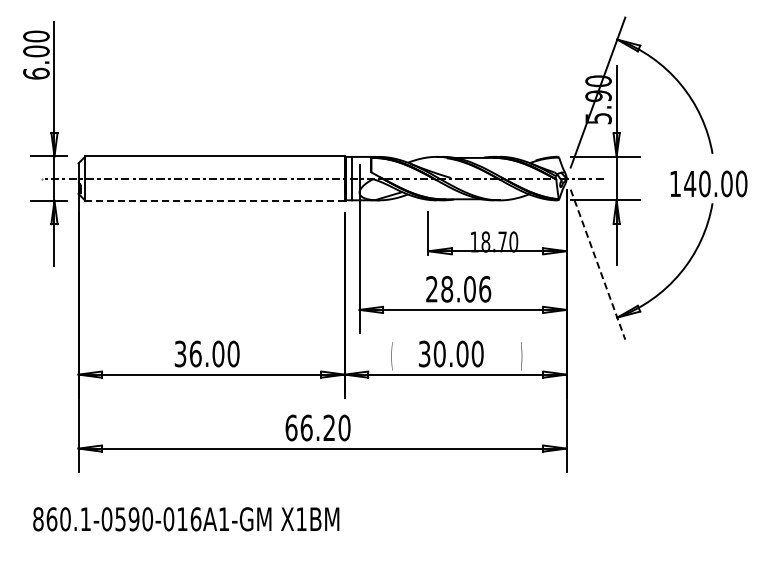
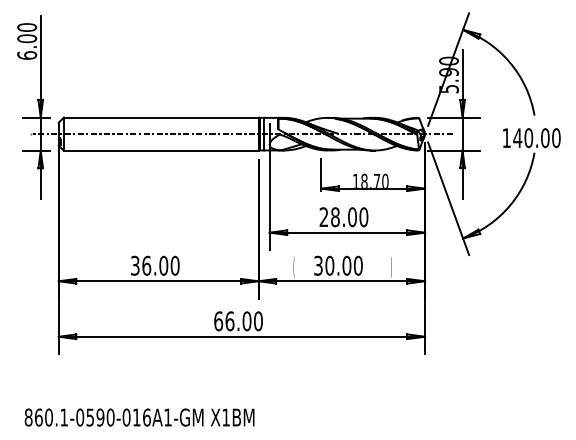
line: (215, 200) -> (161, 150), dashed -> solid
line: (598, 264) -> (448, 198), dashed -> solid
text: (485, 289) -> (364, 217), 28.06 -> 28.00
text: (329, 427) -> (247, 320), 66.20 -> 66.00
text: (186, 519) -> (139, 417), moved

